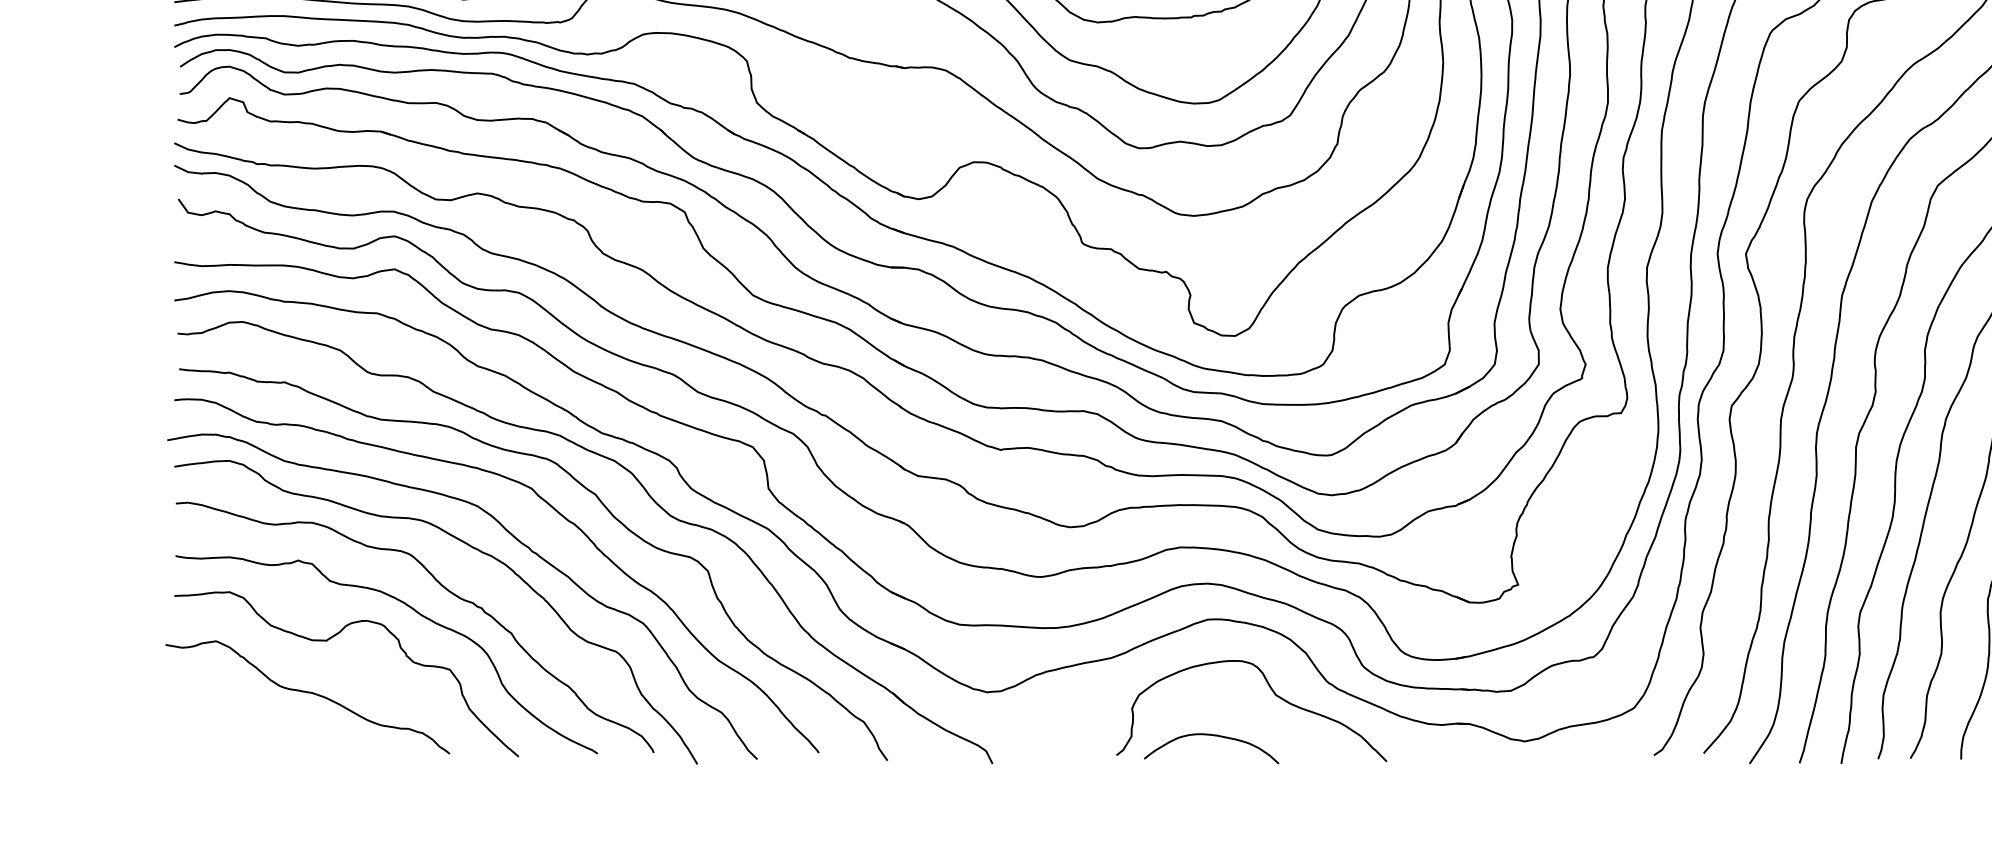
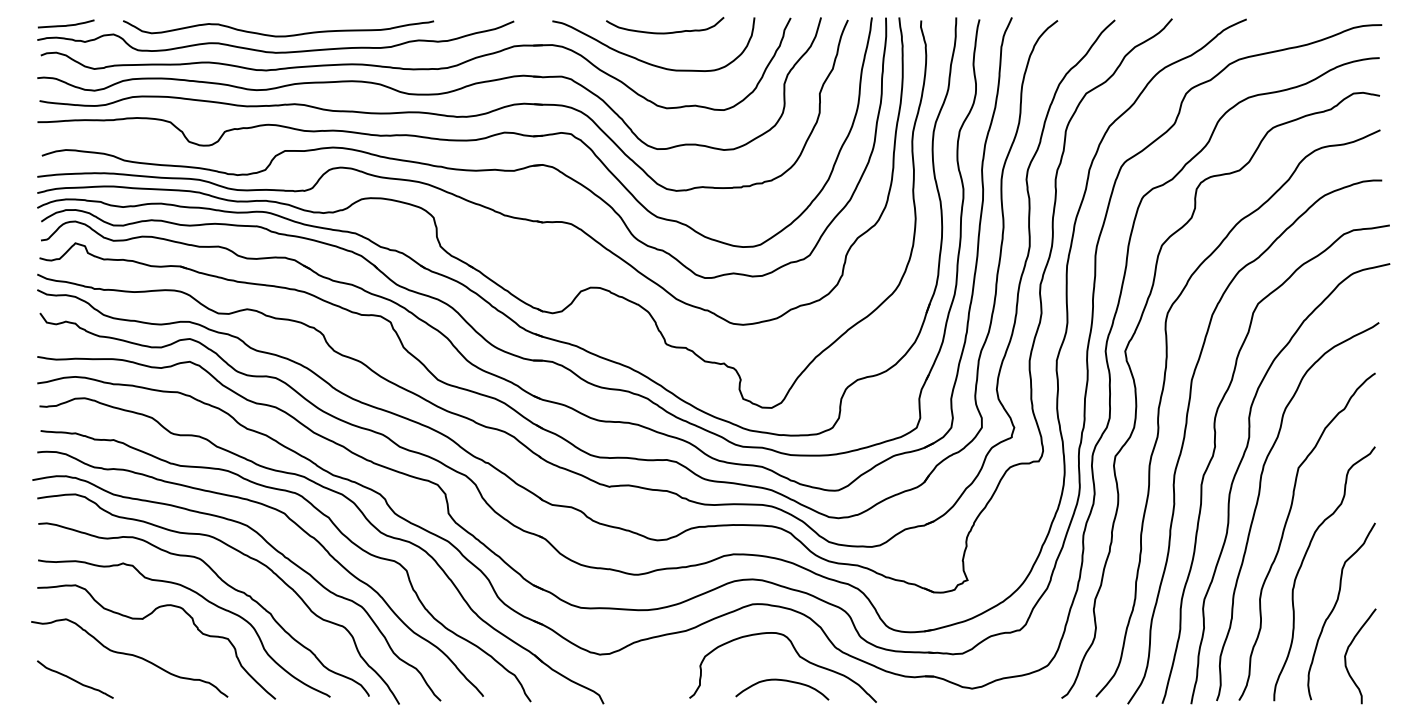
curve: (229, 728) -> (75, 679), added
curve: (1211, 736) -> (782, 681), moved

